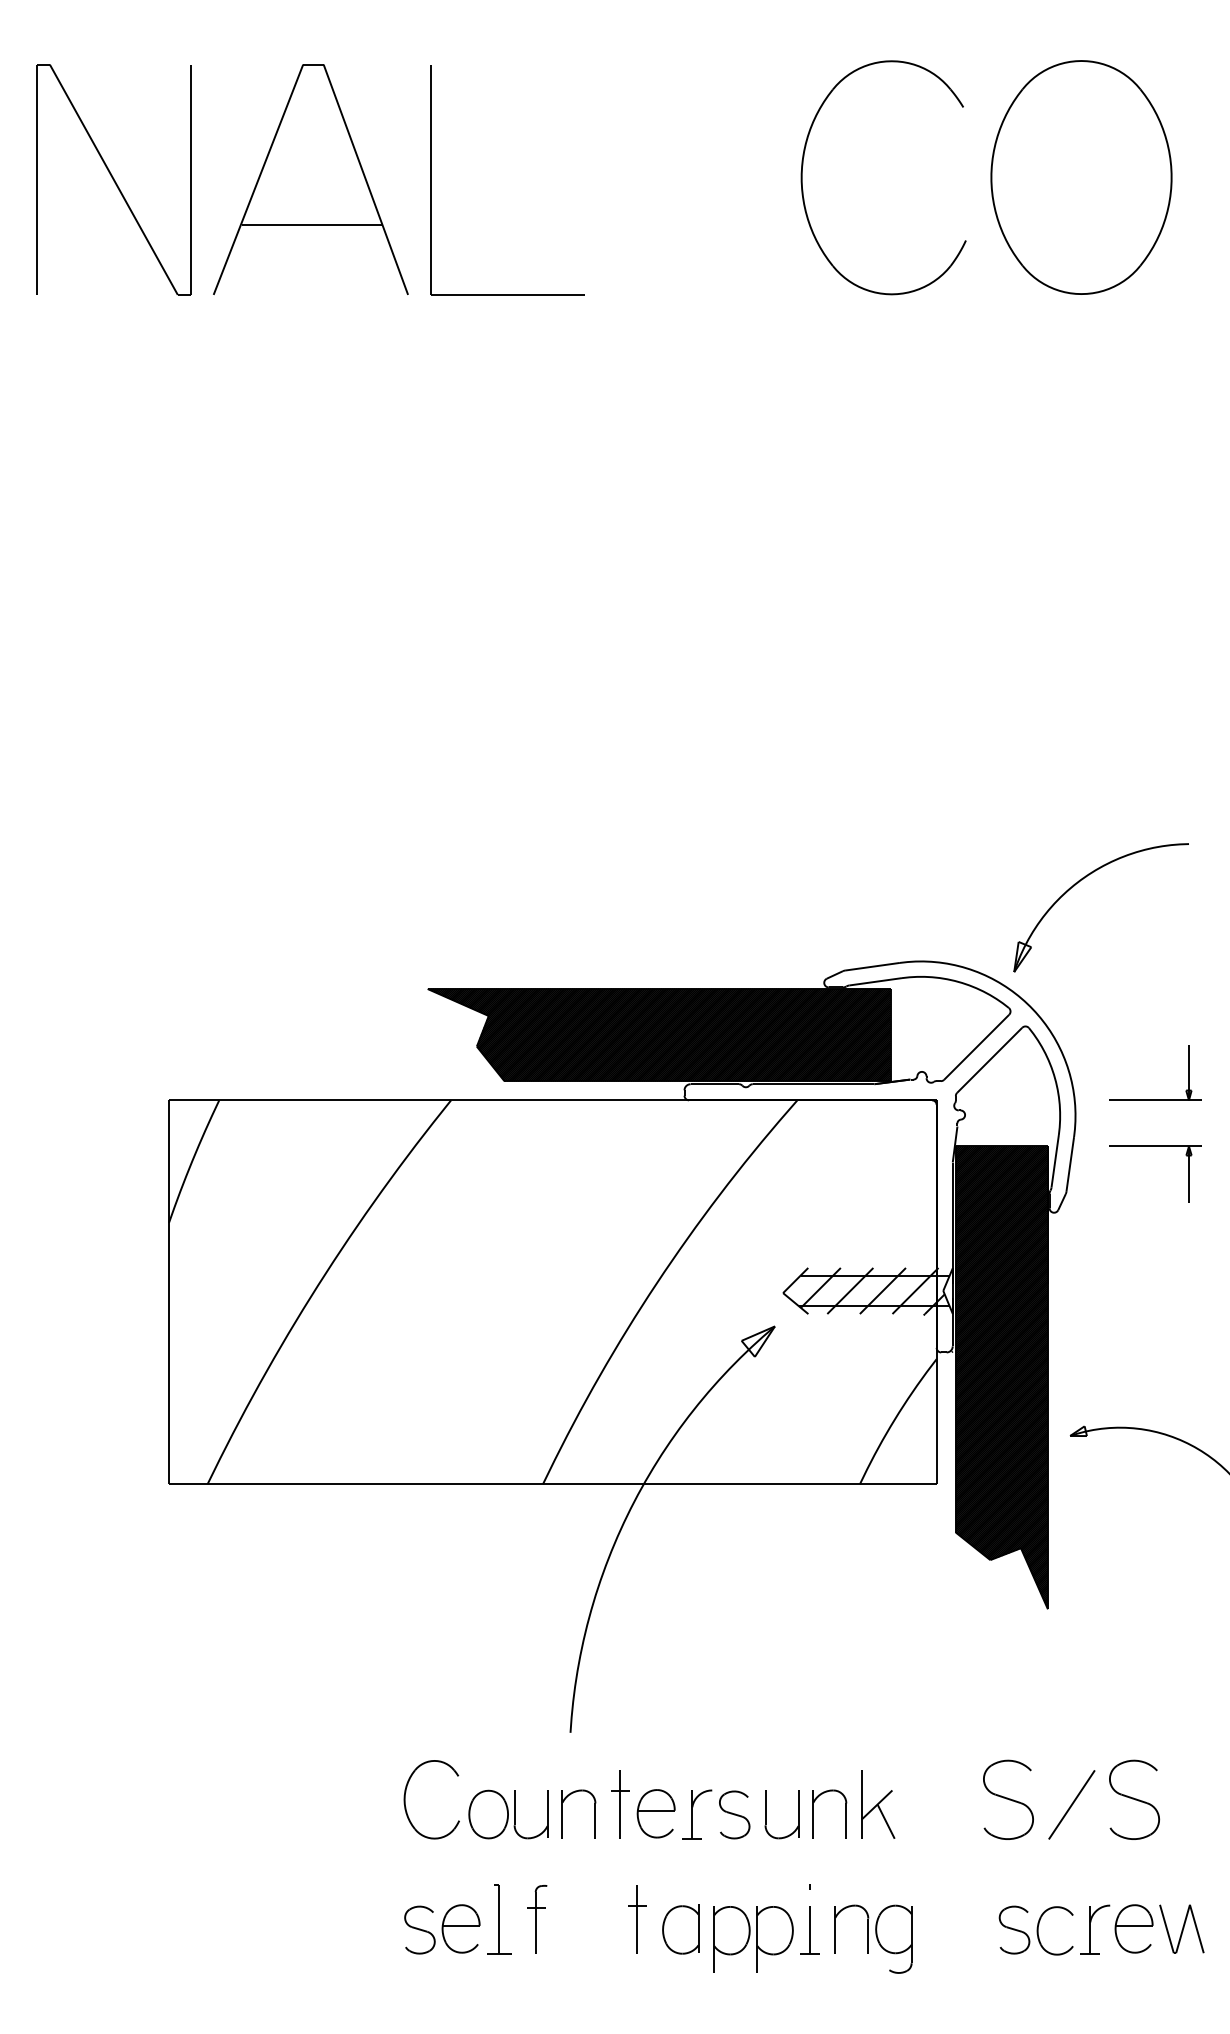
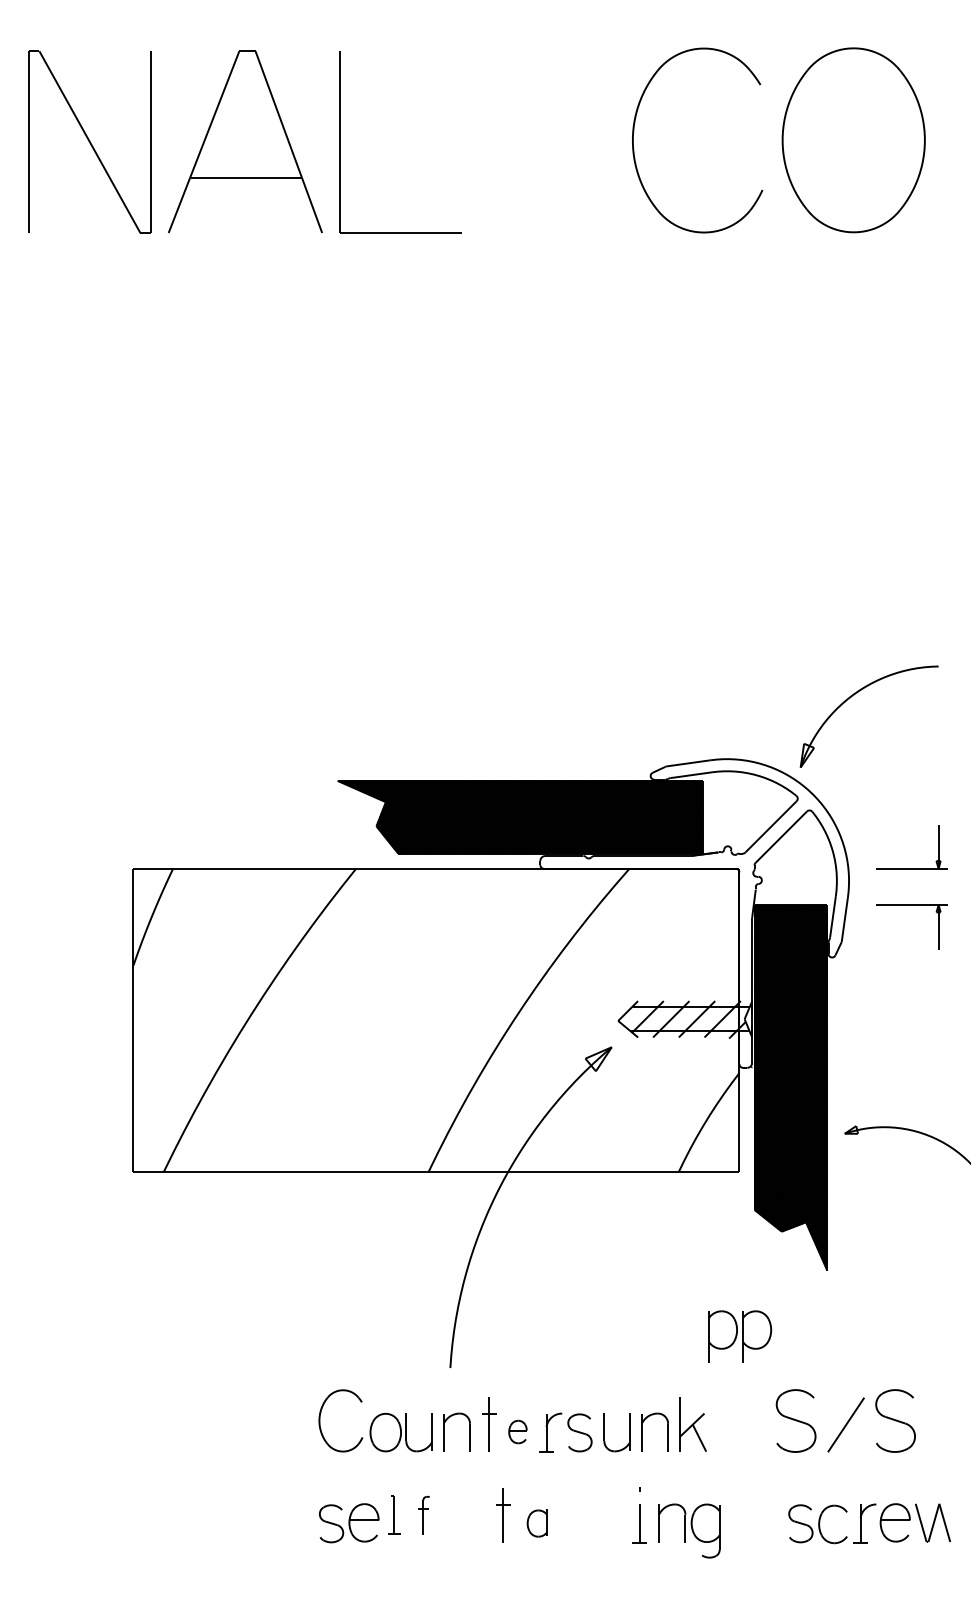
part: (655, 1813) -> (517, 1431), size x0.6
part: (499, 1919) -> (394, 1515), size x0.7
part: (537, 1919) -> (424, 1515), size x0.7
part: (680, 1929) -> (537, 1523), size x0.7
part: (753, 1939) -> (740, 1337), moved

